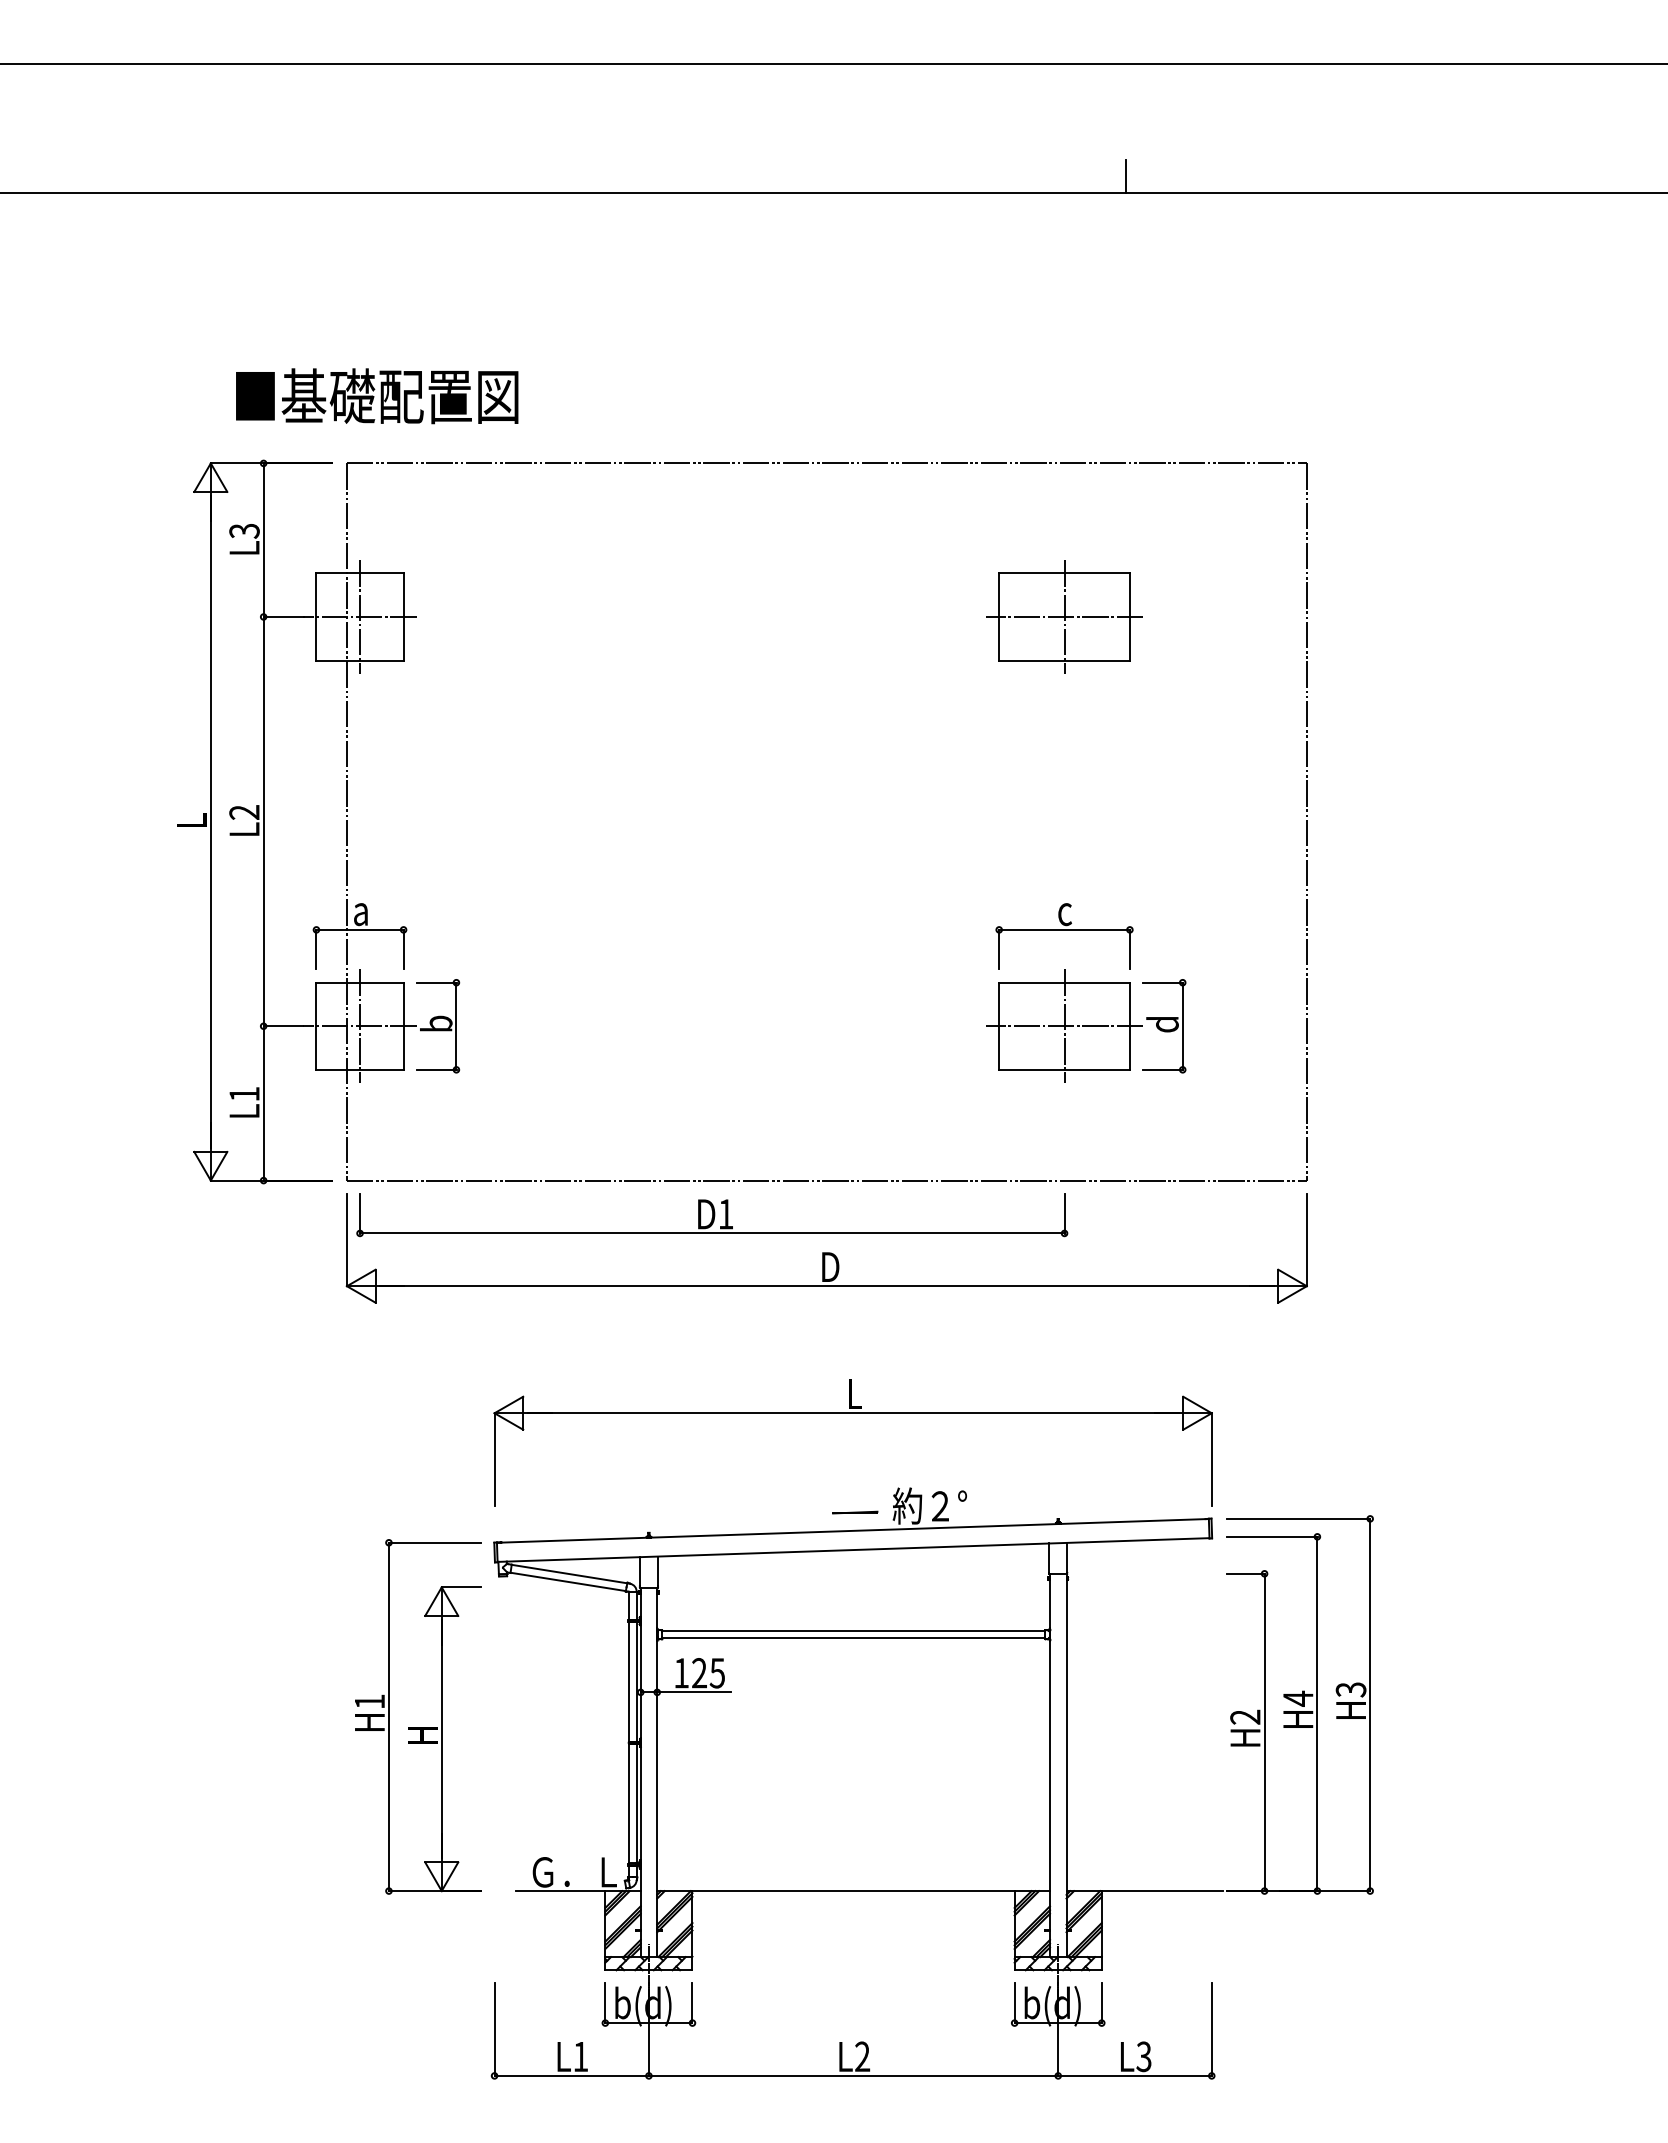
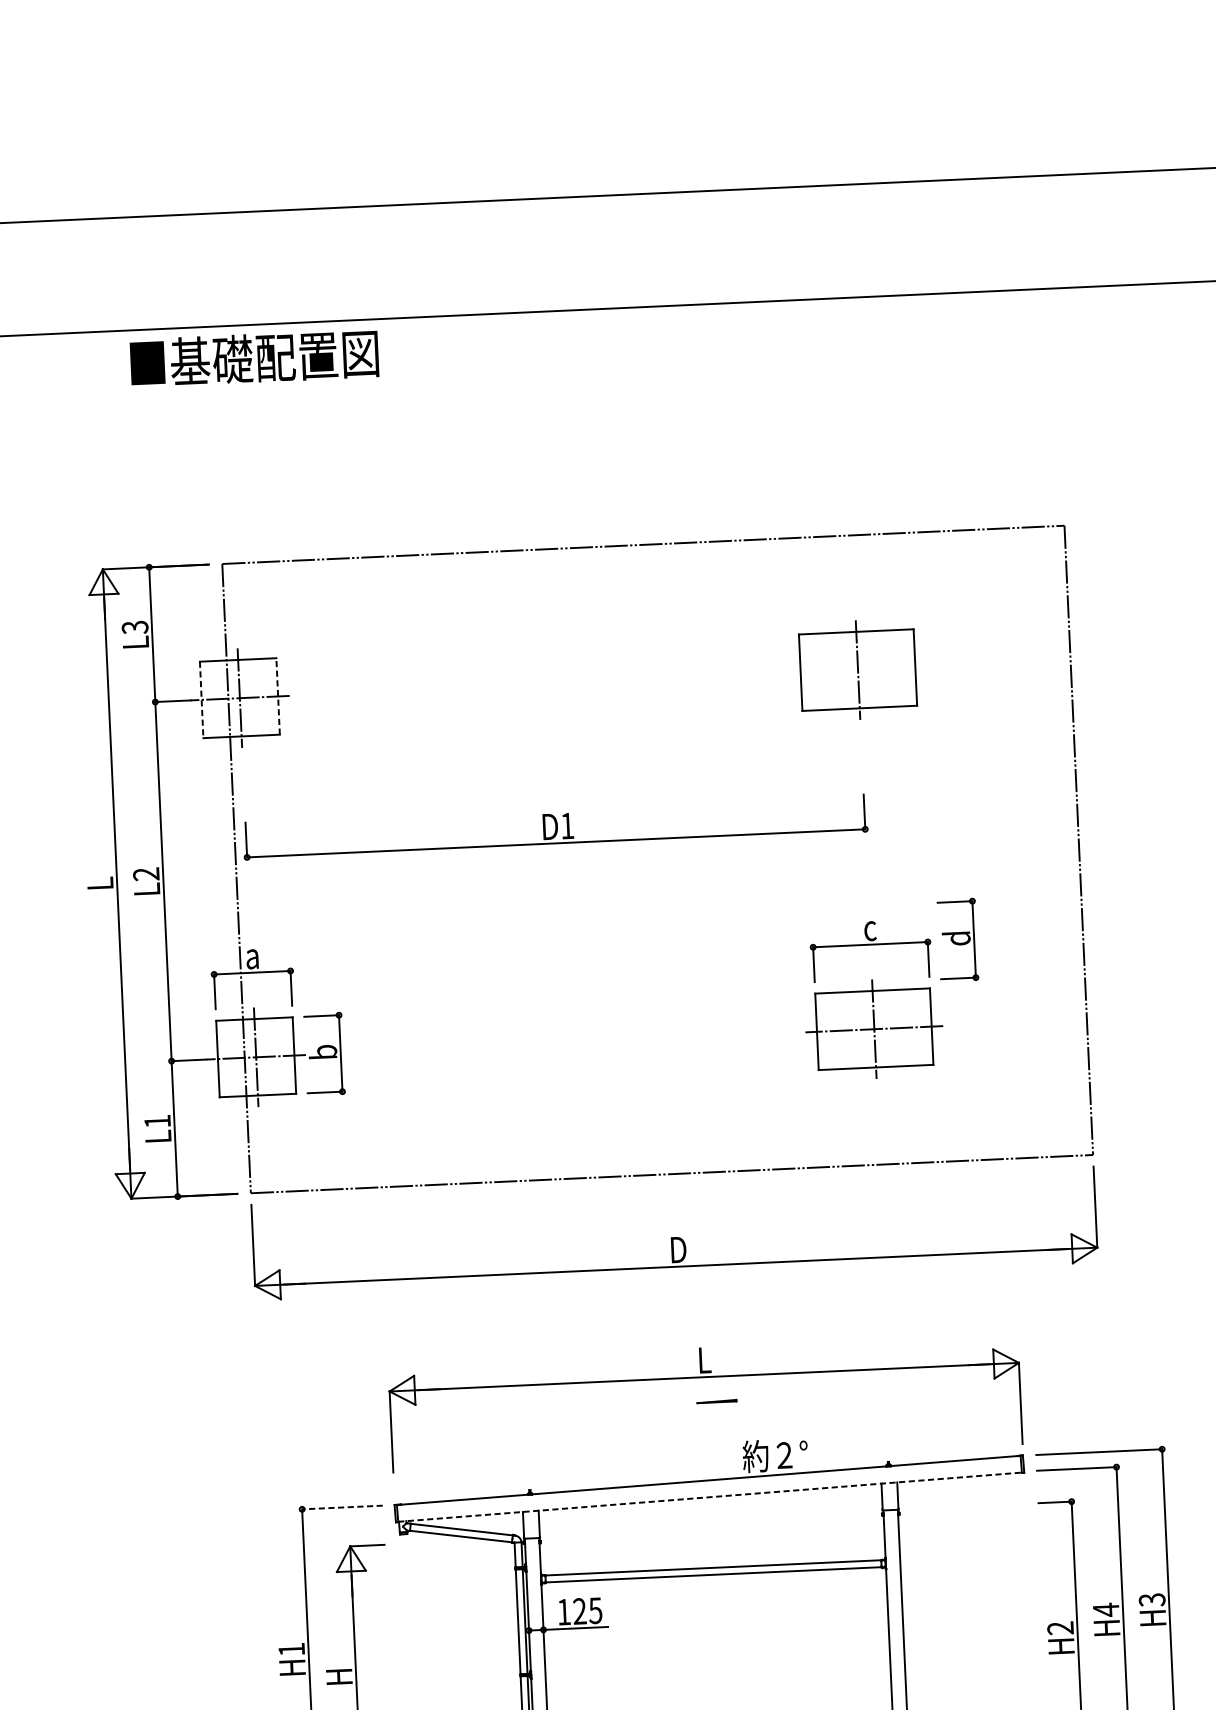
line: (1125, 176) -> (893, 281), removed
text: (377, 396) -> (254, 358), moved
line: (316, 616) -> (201, 699), solid -> dashed
line: (403, 616) -> (278, 696), solid -> dashed
line: (1064, 616) -> (857, 669), removed
part: (1164, 1026) -> (958, 940), moved
part: (712, 1215) -> (555, 827), moved
line: (855, 1512) -> (717, 1401), moved
line: (434, 1542) -> (342, 1507), solid -> dashed
line: (854, 1550) -> (710, 1497), solid -> dashed

